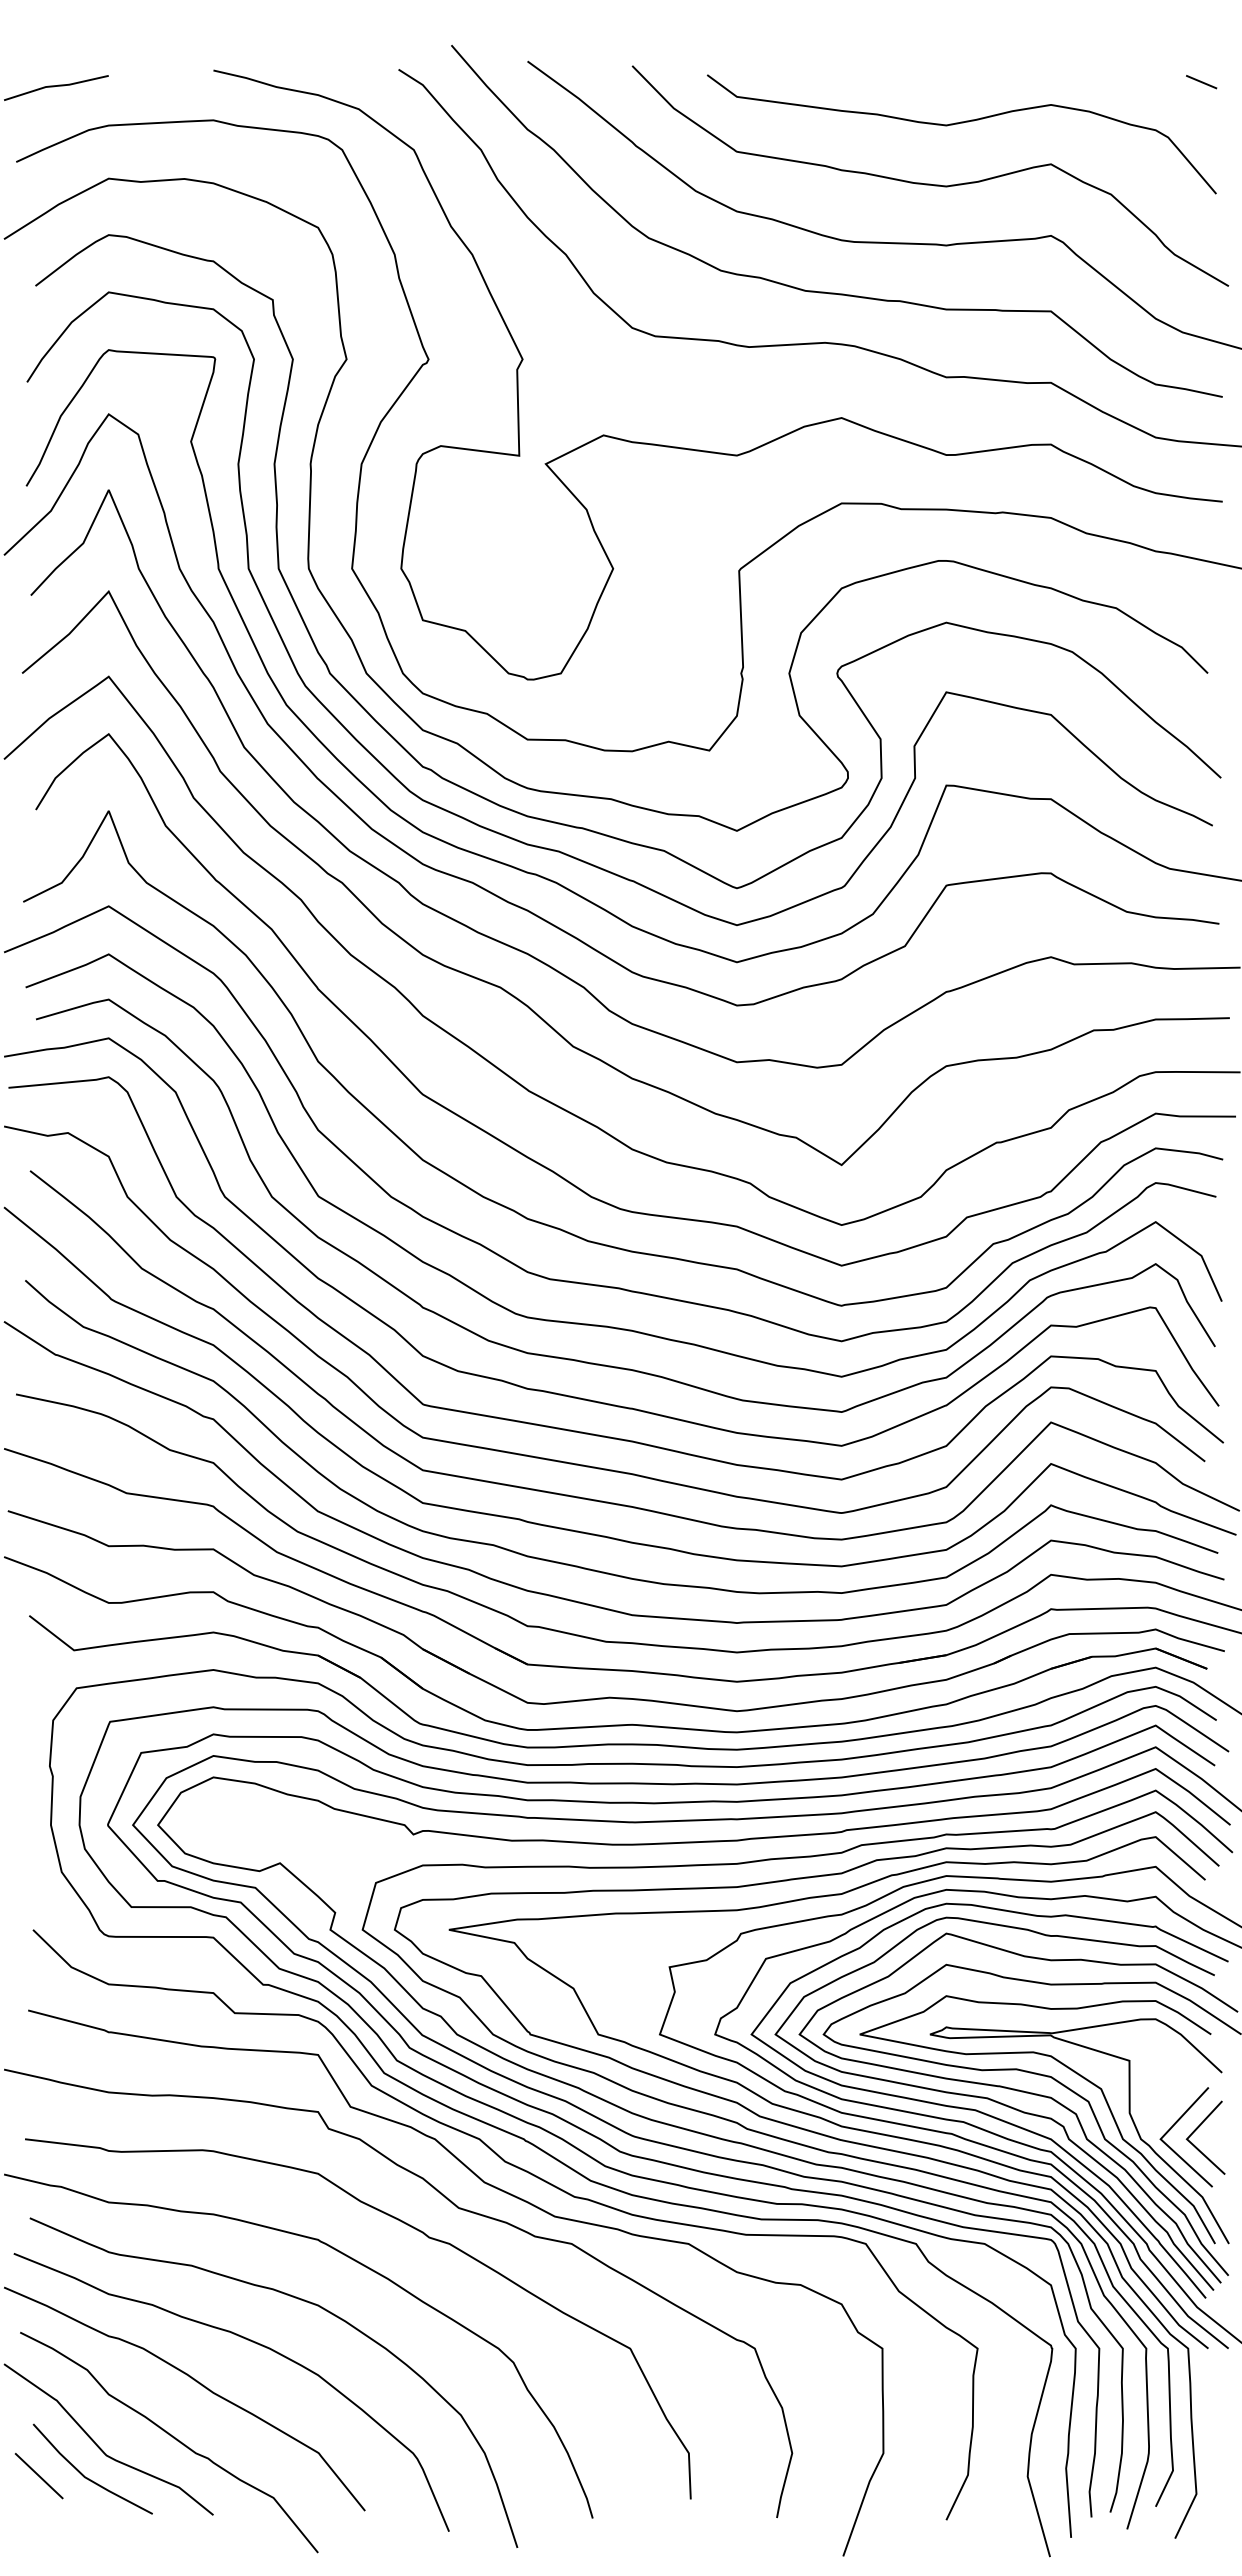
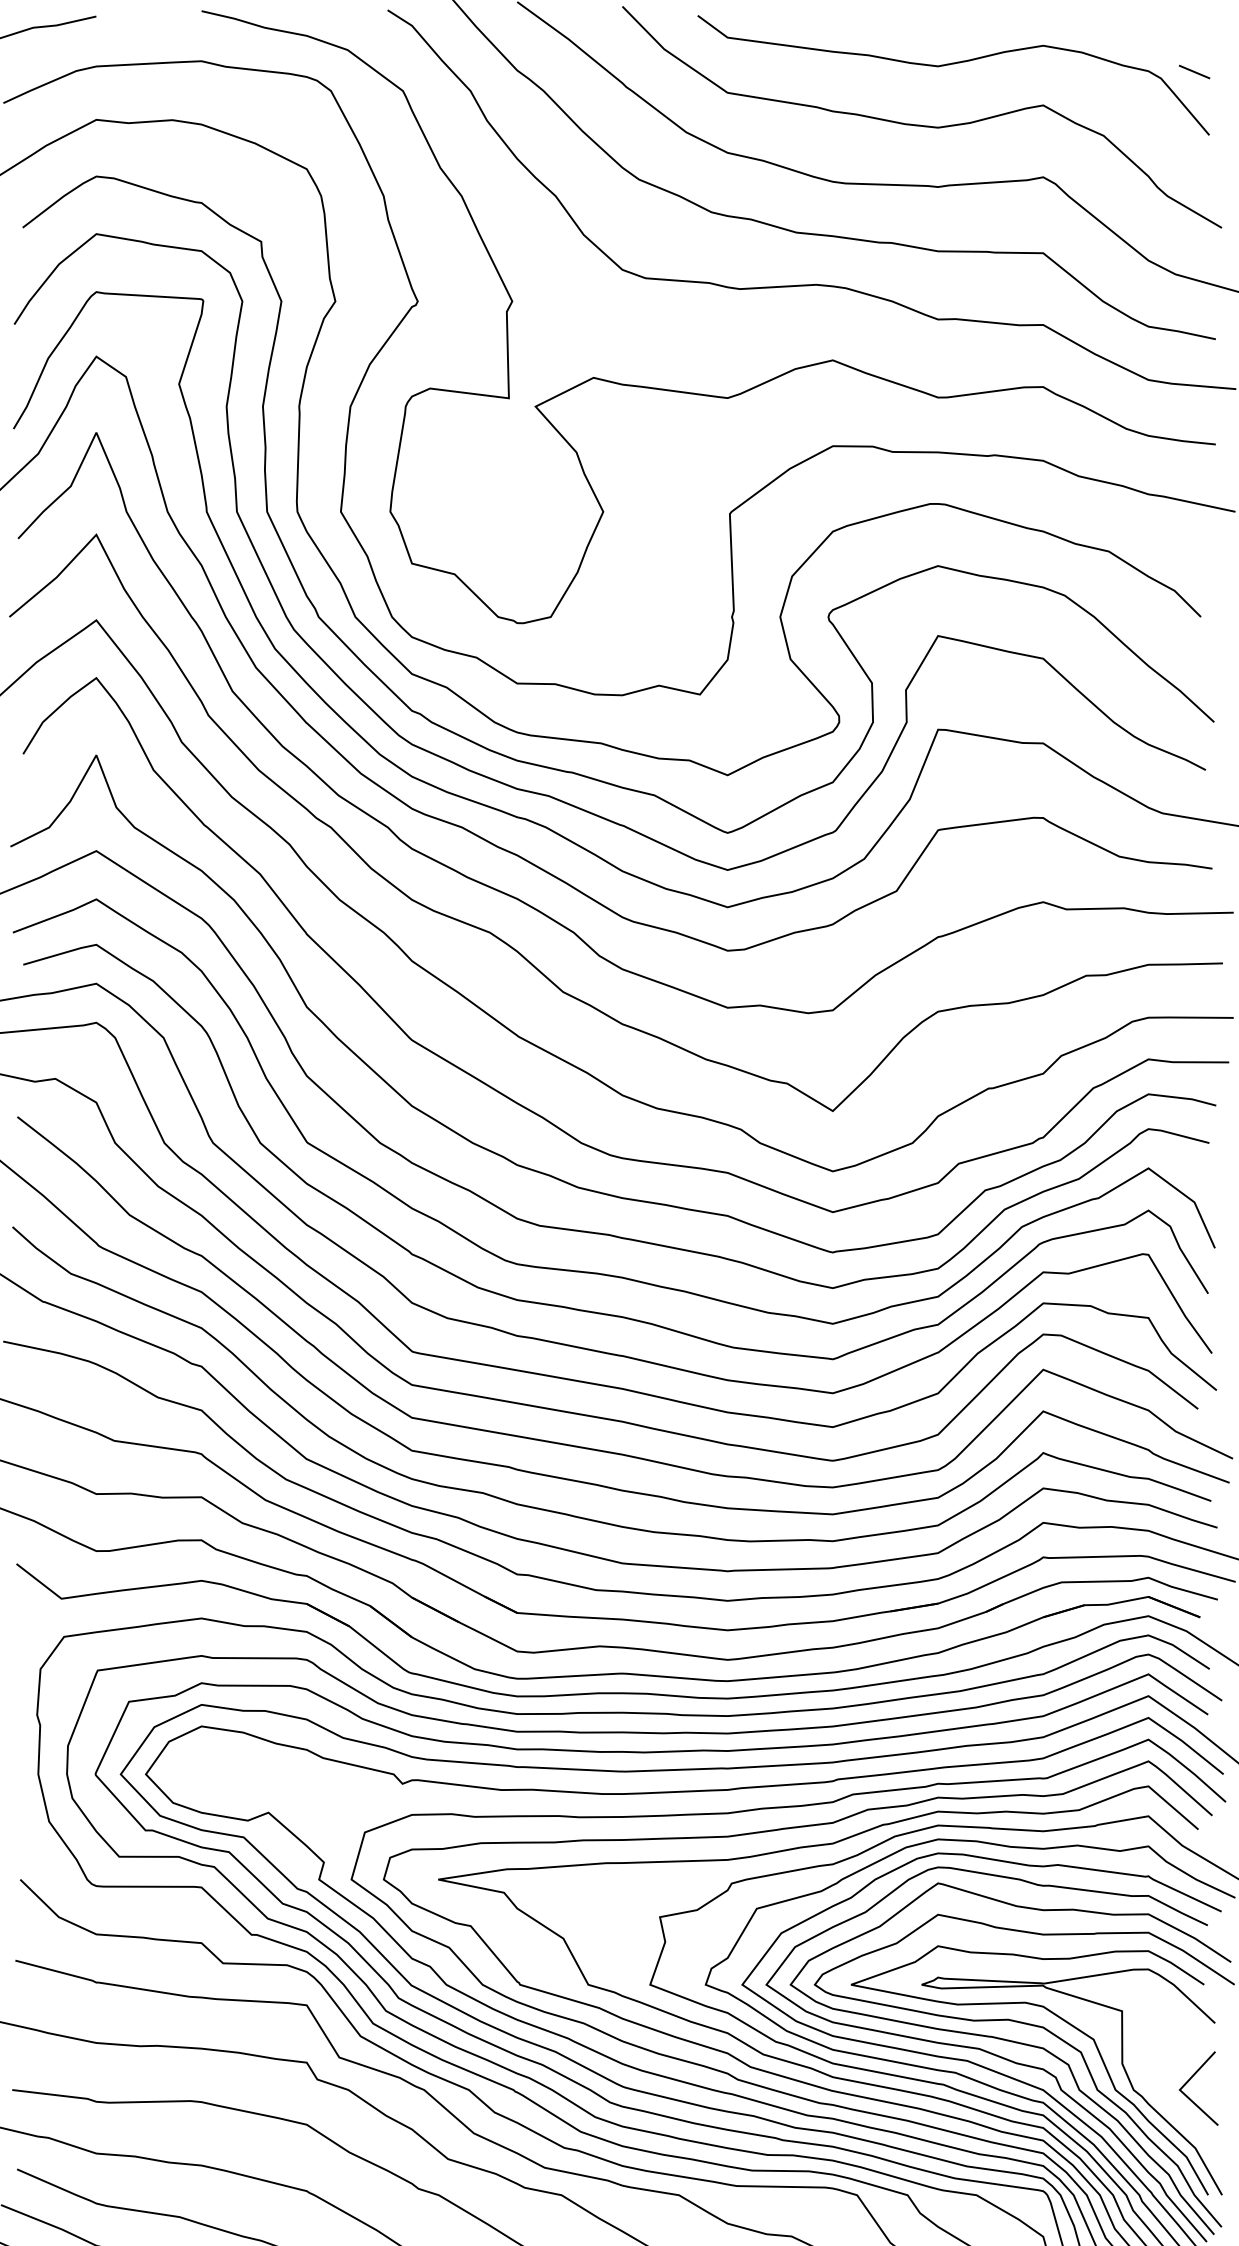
line: (1201, 82) -> (1194, 72), moved
line: (1171, 2129) -> (1164, 2080), removed

